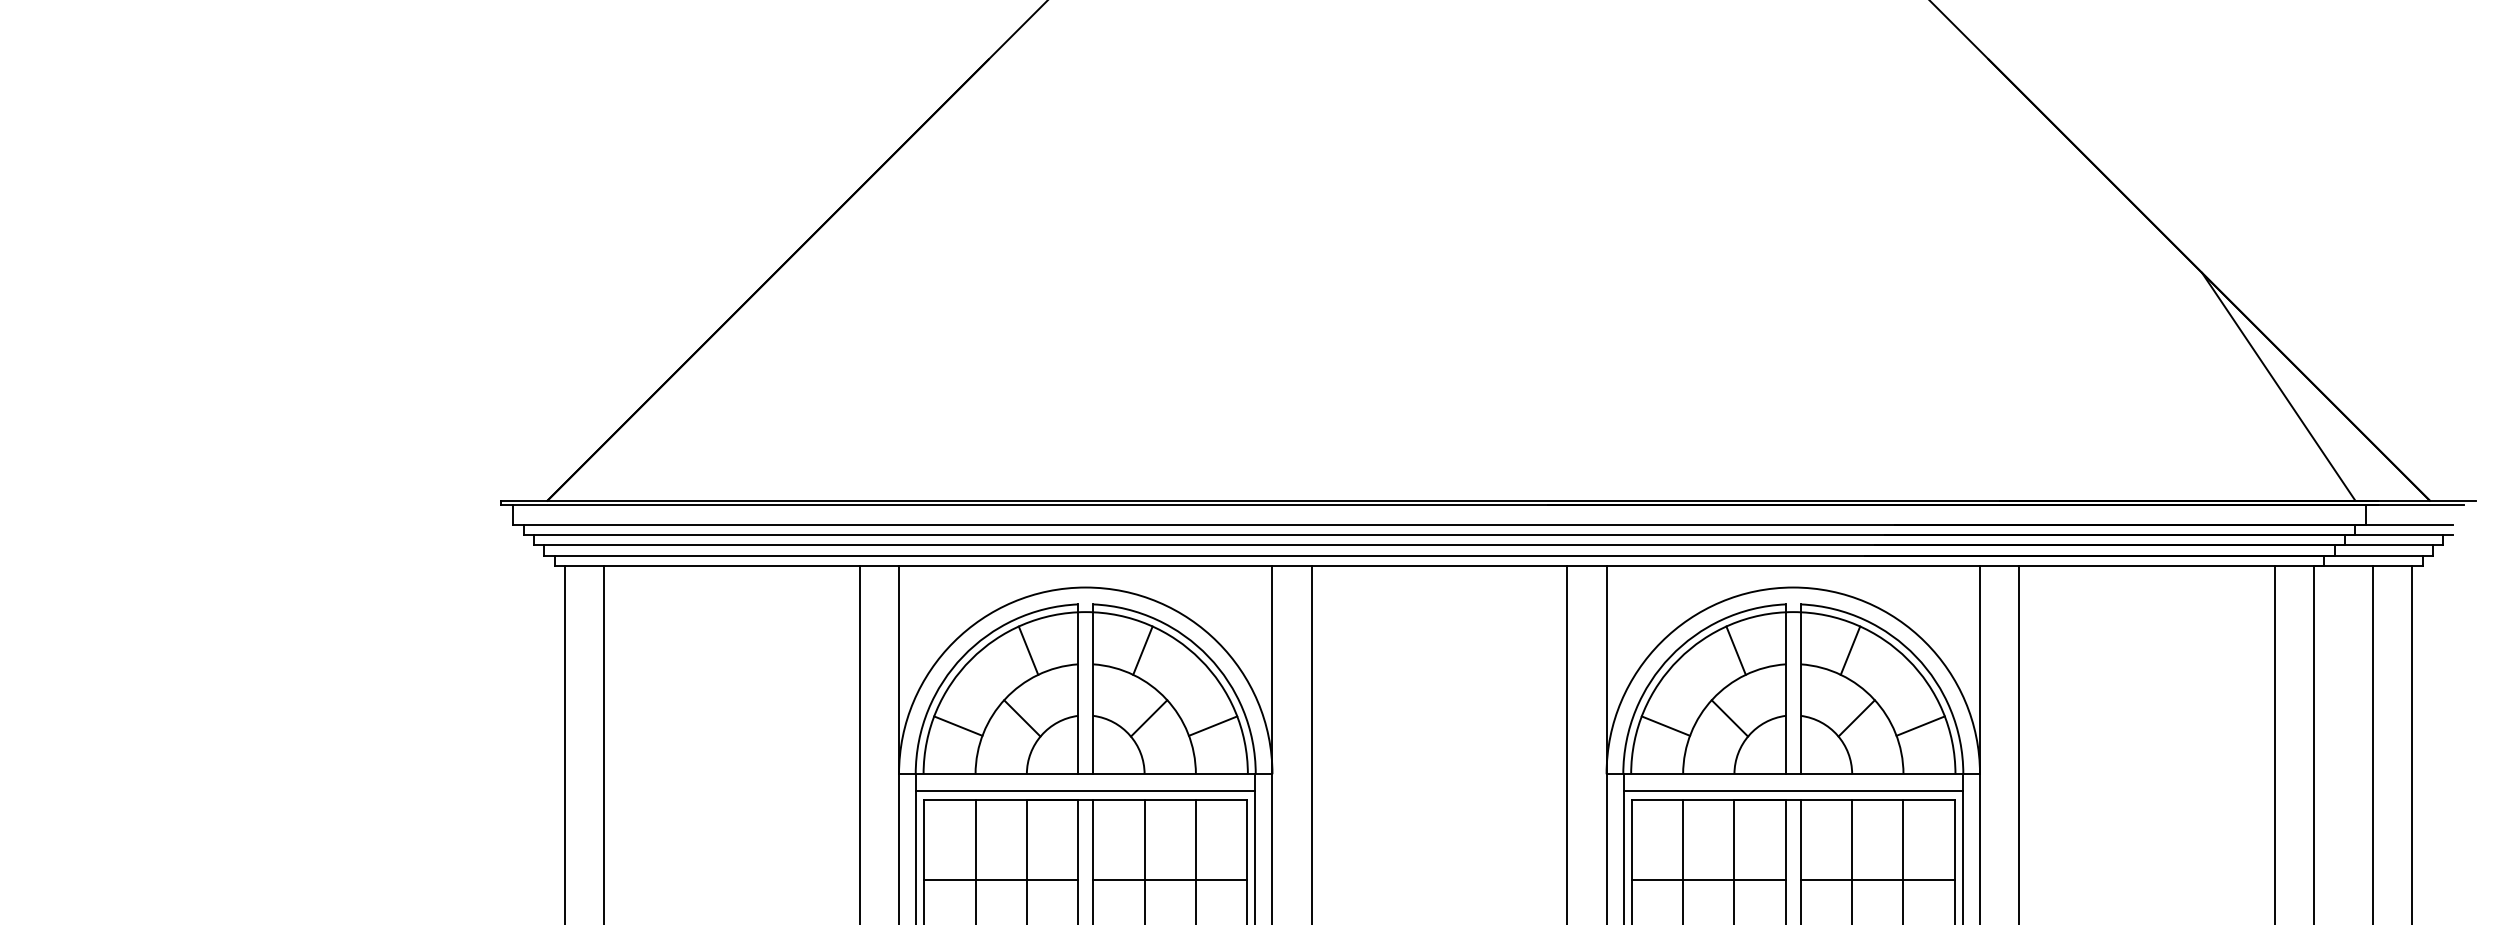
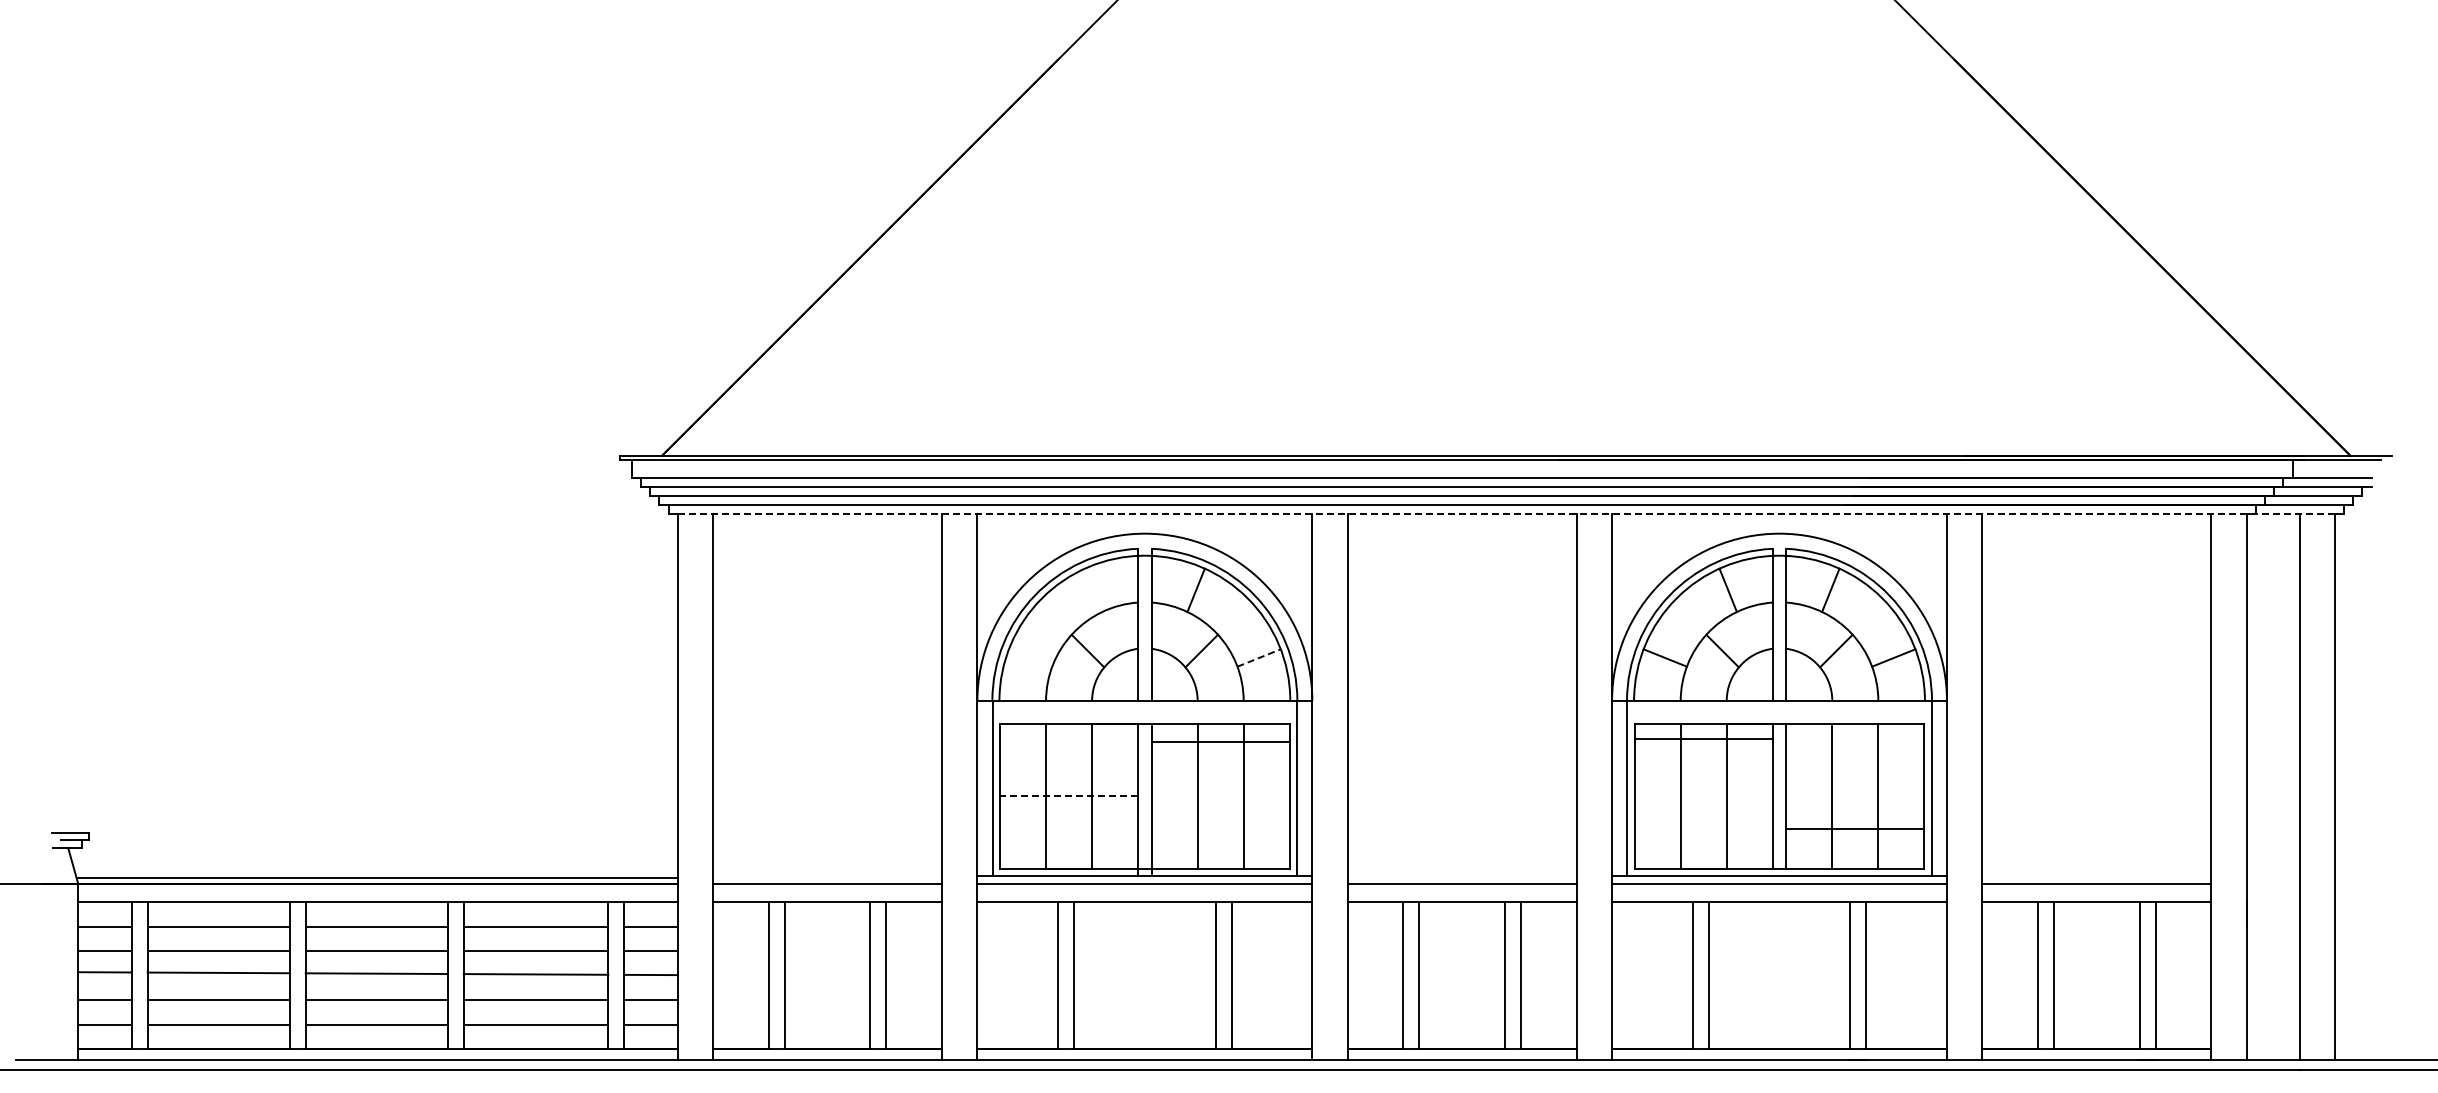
line: (2278, 386) -> (2214, 353), removed
line: (1488, 566) -> (1506, 514), solid -> dashed
line: (1028, 650) -> (1093, 590), removed
line: (958, 725) -> (1030, 657), removed
line: (1213, 725) -> (1259, 657), solid -> dashed
line: (1085, 791) -> (1144, 716), removed
line: (1793, 791) -> (1779, 716), removed
line: (1001, 880) -> (1069, 796), solid -> dashed
line: (1170, 880) -> (1220, 742), moved
line: (1708, 880) -> (1703, 739), moved
line: (1878, 880) -> (1855, 829), moved

